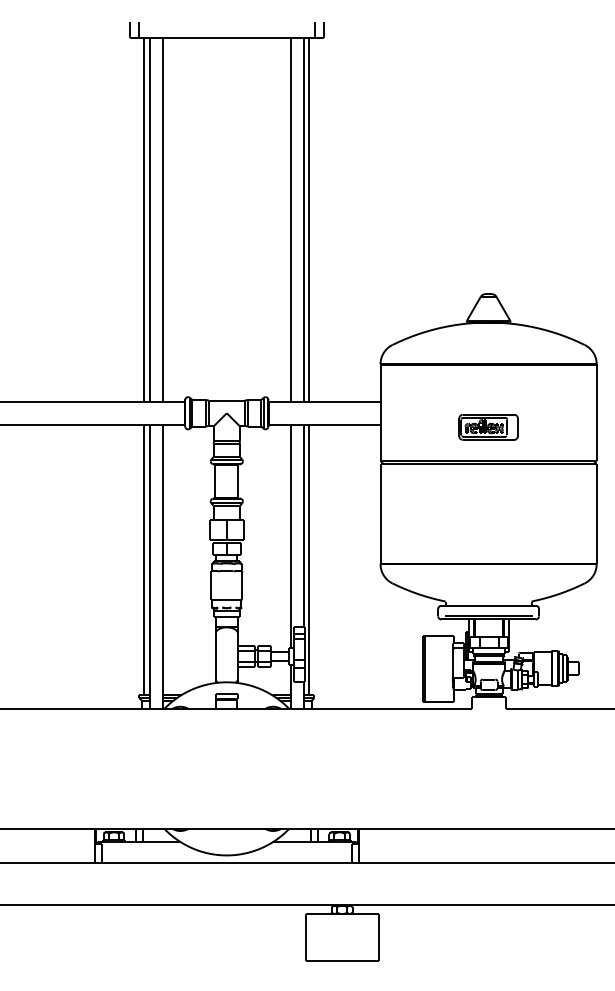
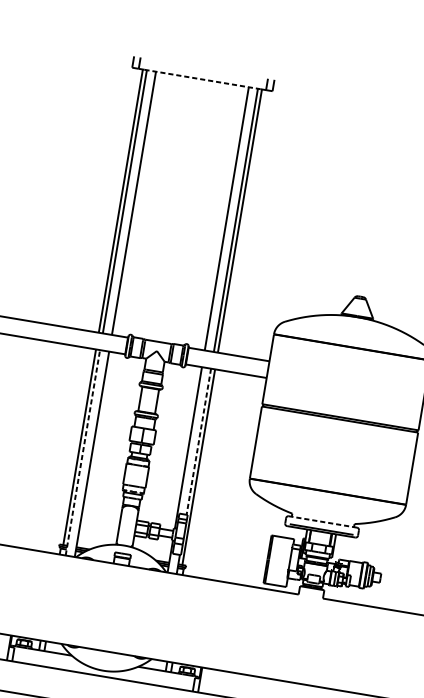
line: (227, 37) -> (202, 79), solid -> dashed
part: (488, 427) -> (344, 393), removed
line: (303, 526) -> (198, 442), solid -> dashed
line: (150, 566) -> (83, 452), solid -> dashed
line: (488, 605) -> (322, 521), solid -> dashed

